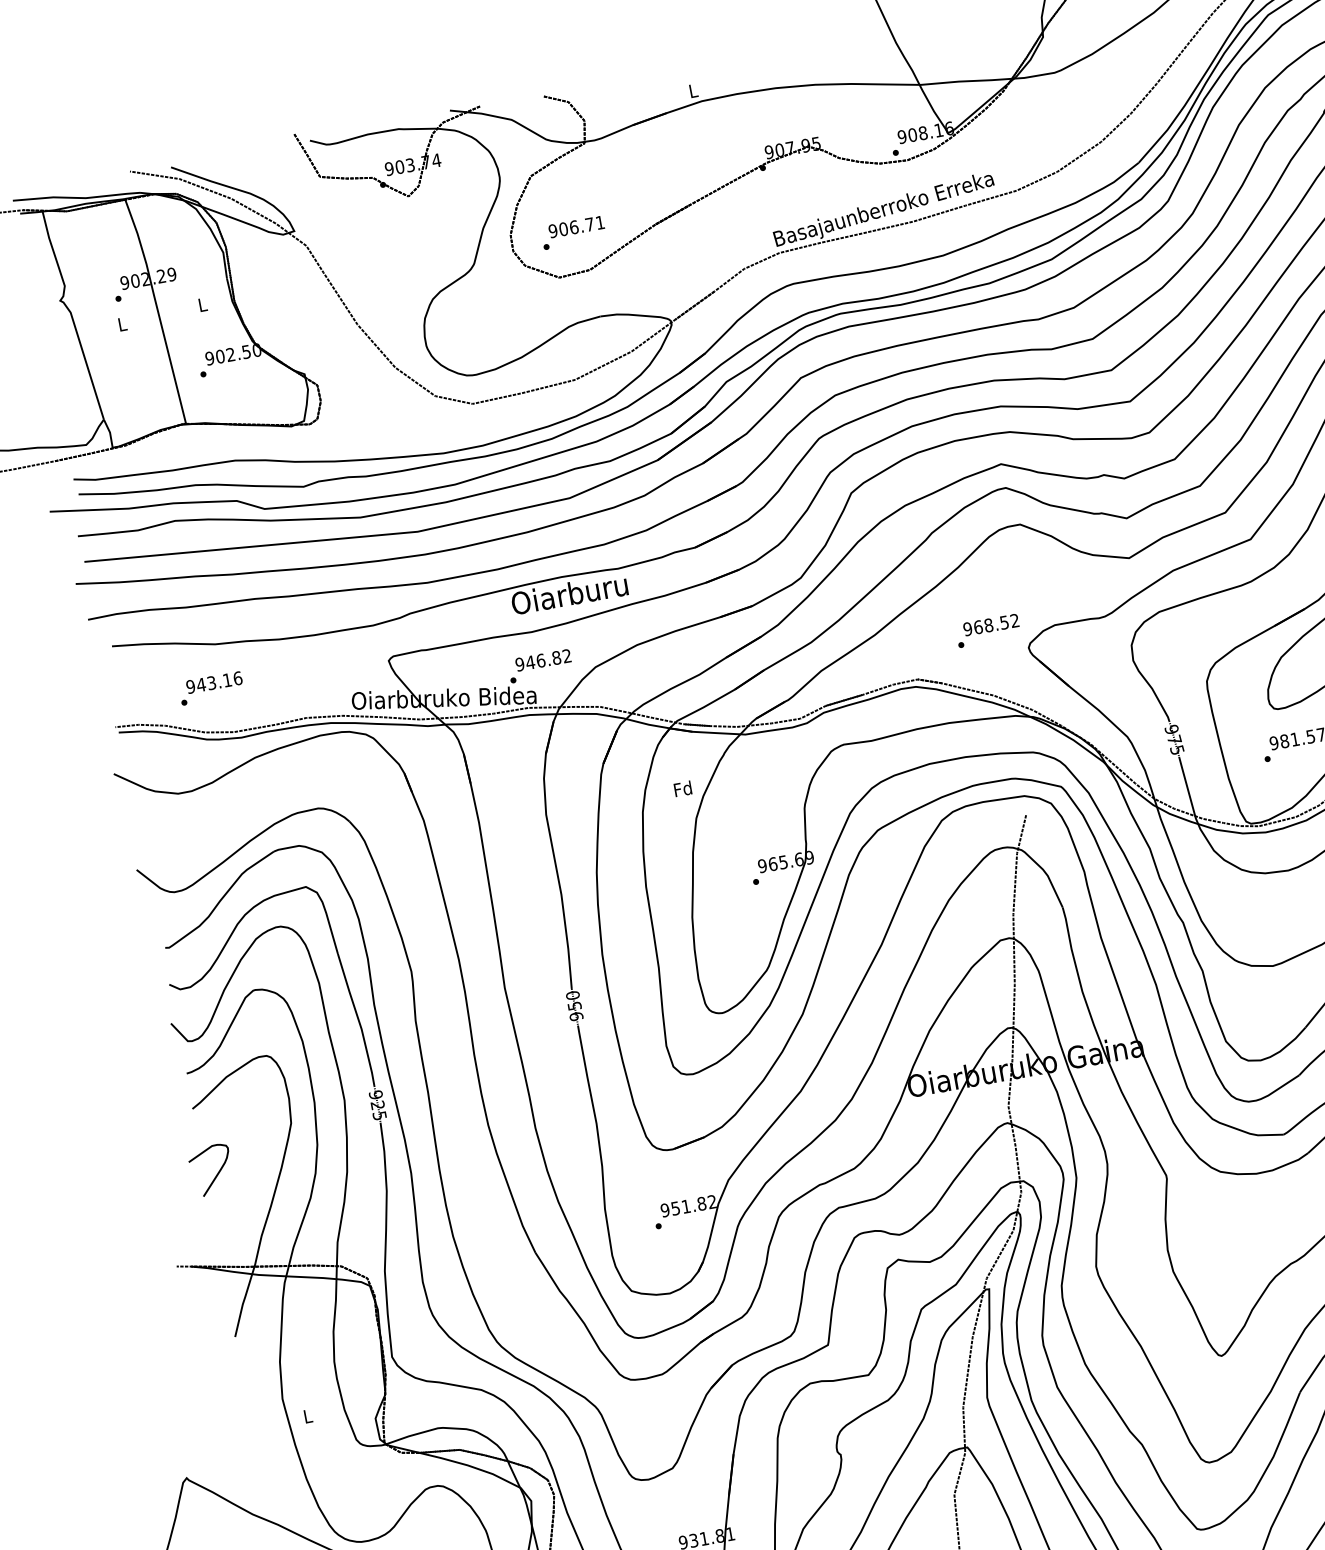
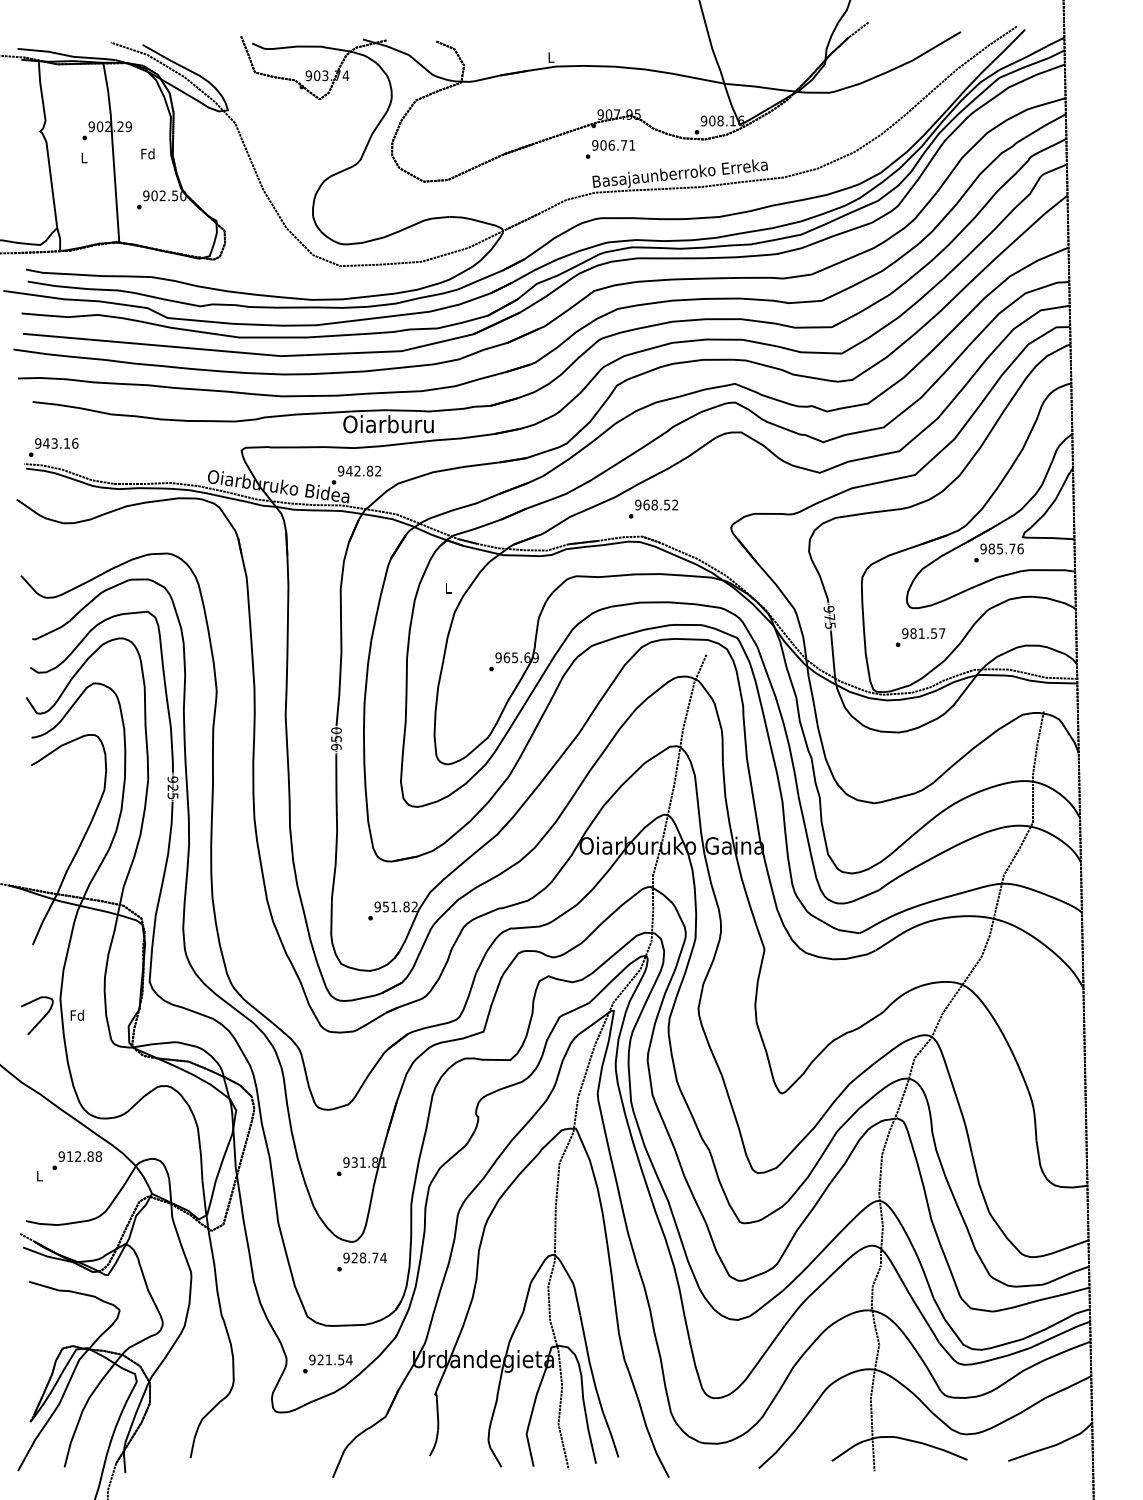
text: (573, 232) -> (610, 149), moved
text: (201, 304) -> (147, 153), L -> Fd
text: (987, 630) -> (653, 508), moved
text: (540, 659) -> (357, 470), 946.82 -> 942.82
text: (211, 688) -> (53, 447), moved
text: (682, 788) -> (448, 587), Fd -> L
curve: (217, 1172) -> (41, 1018), moved
text: (306, 1415) -> (76, 1014), L -> Fd

